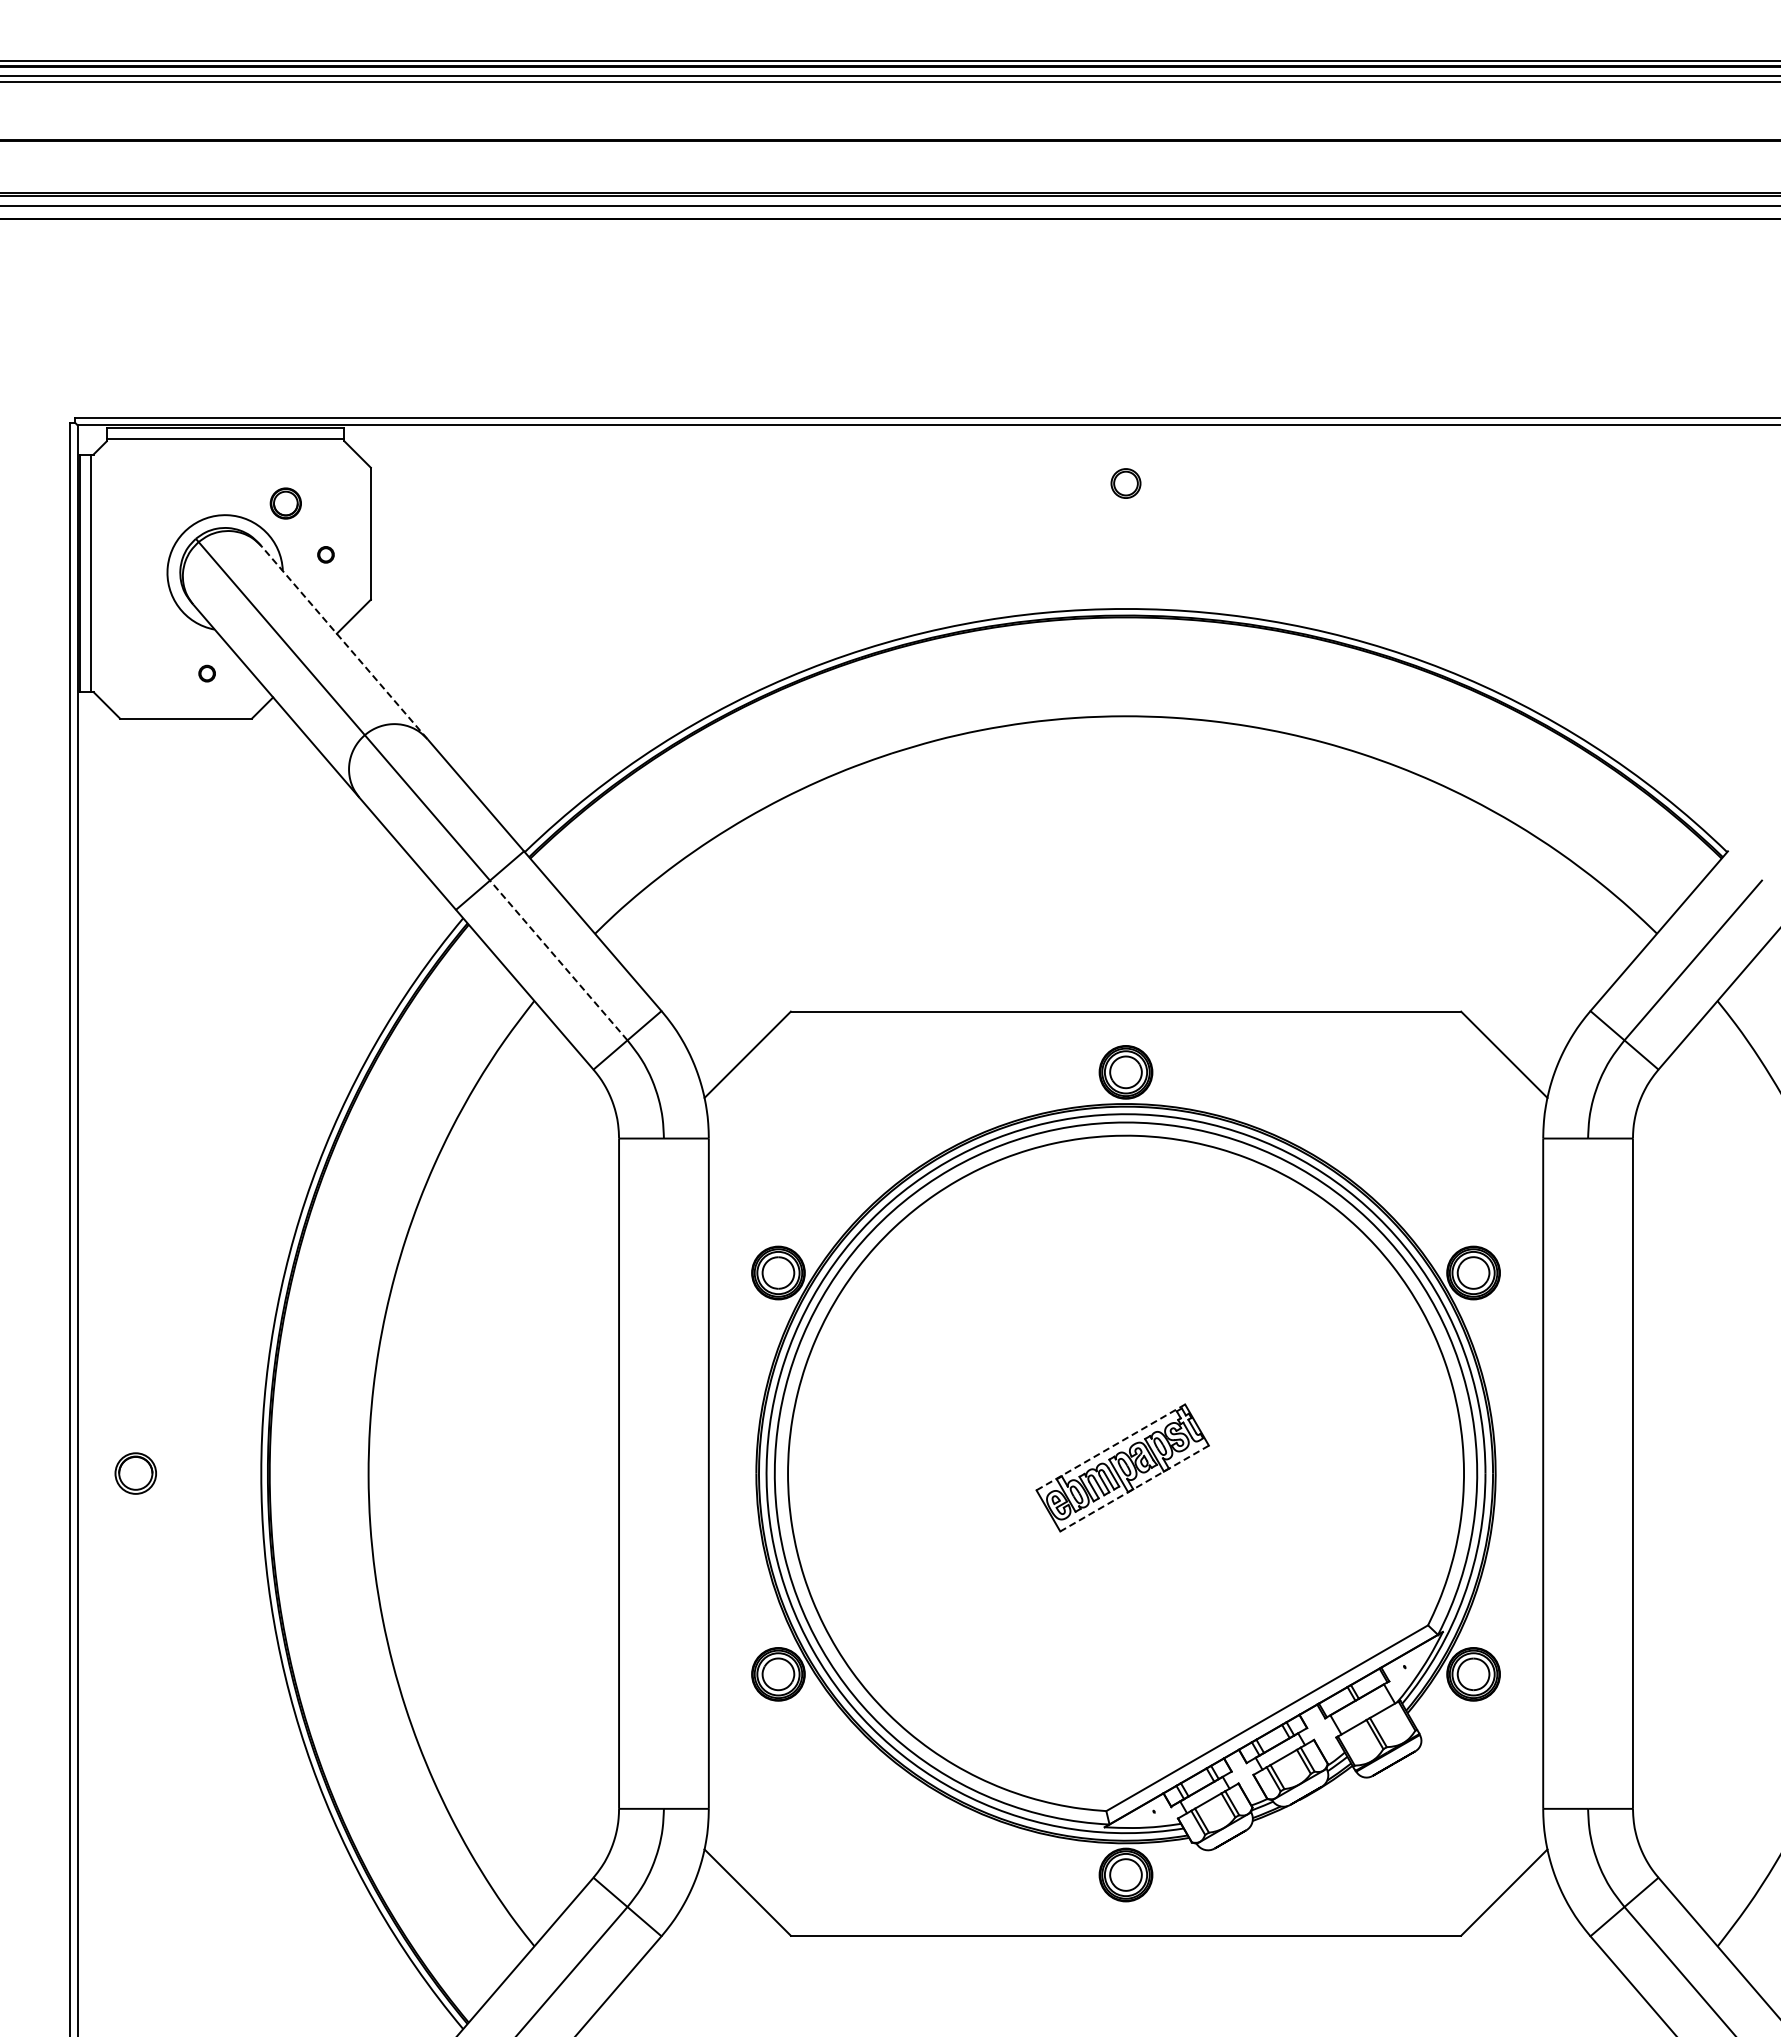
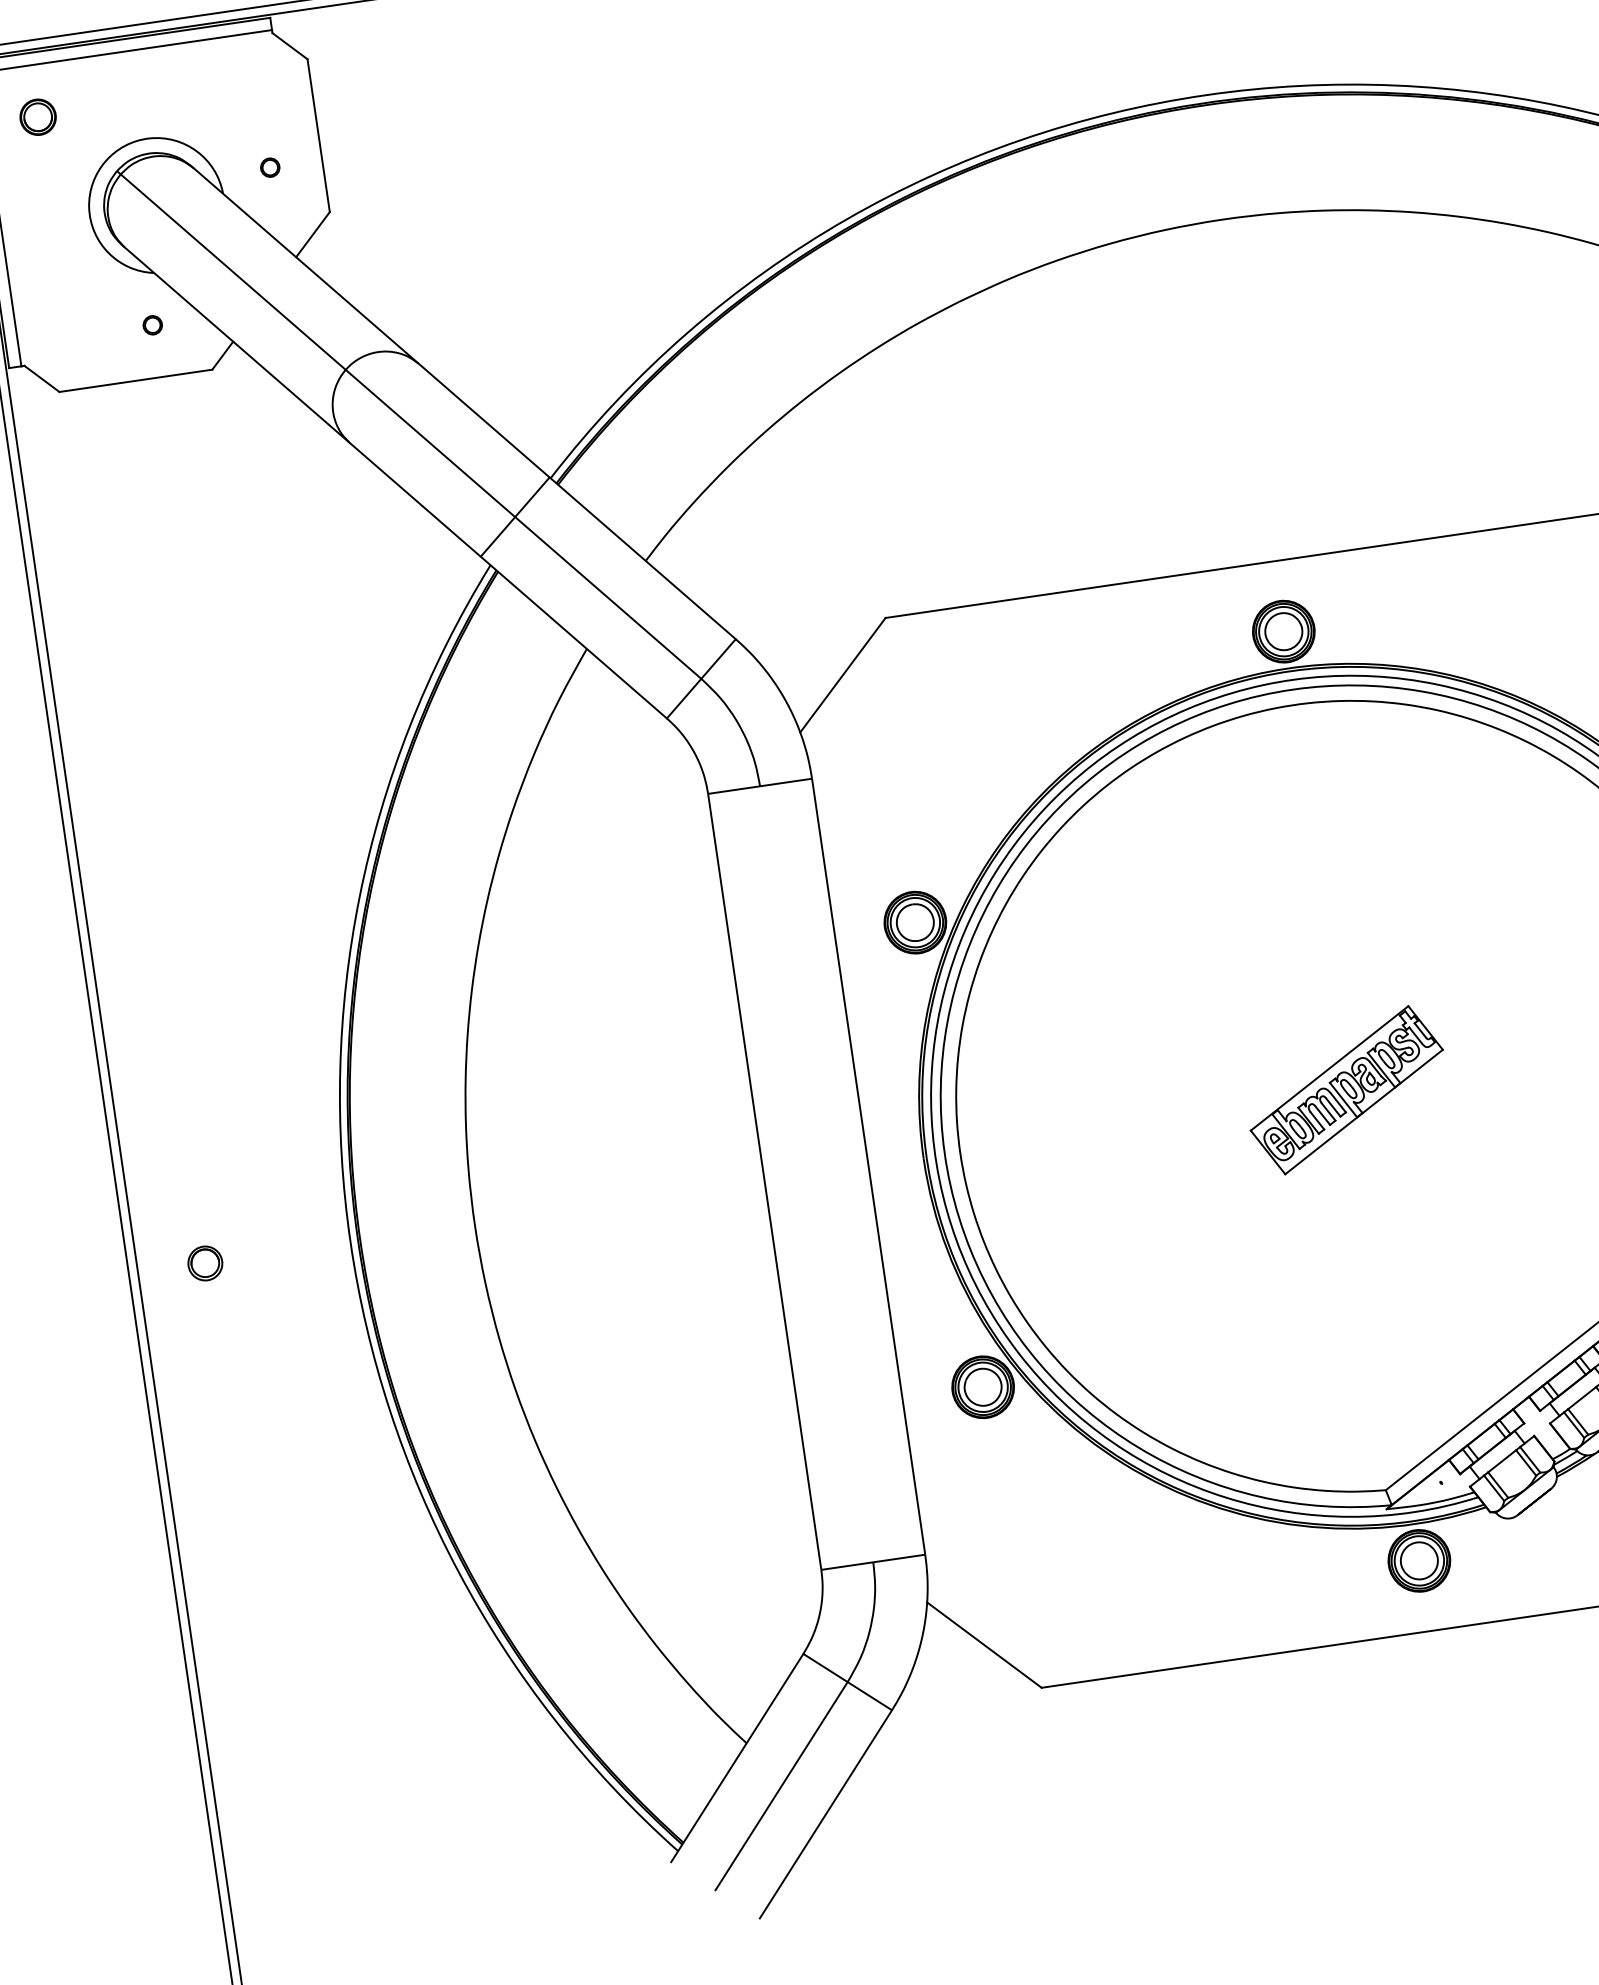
part: (285, 503) -> (37, 117), moved
line: (344, 642) -> (306, 266), dashed -> solid
line: (558, 960) -> (607, 598), dashed -> solid
line: (1110, 1447) -> (1329, 1068), dashed -> solid
part: (135, 1473) -> (204, 1263), size x0.71
line: (1134, 1488) -> (1363, 1111), dashed -> solid

